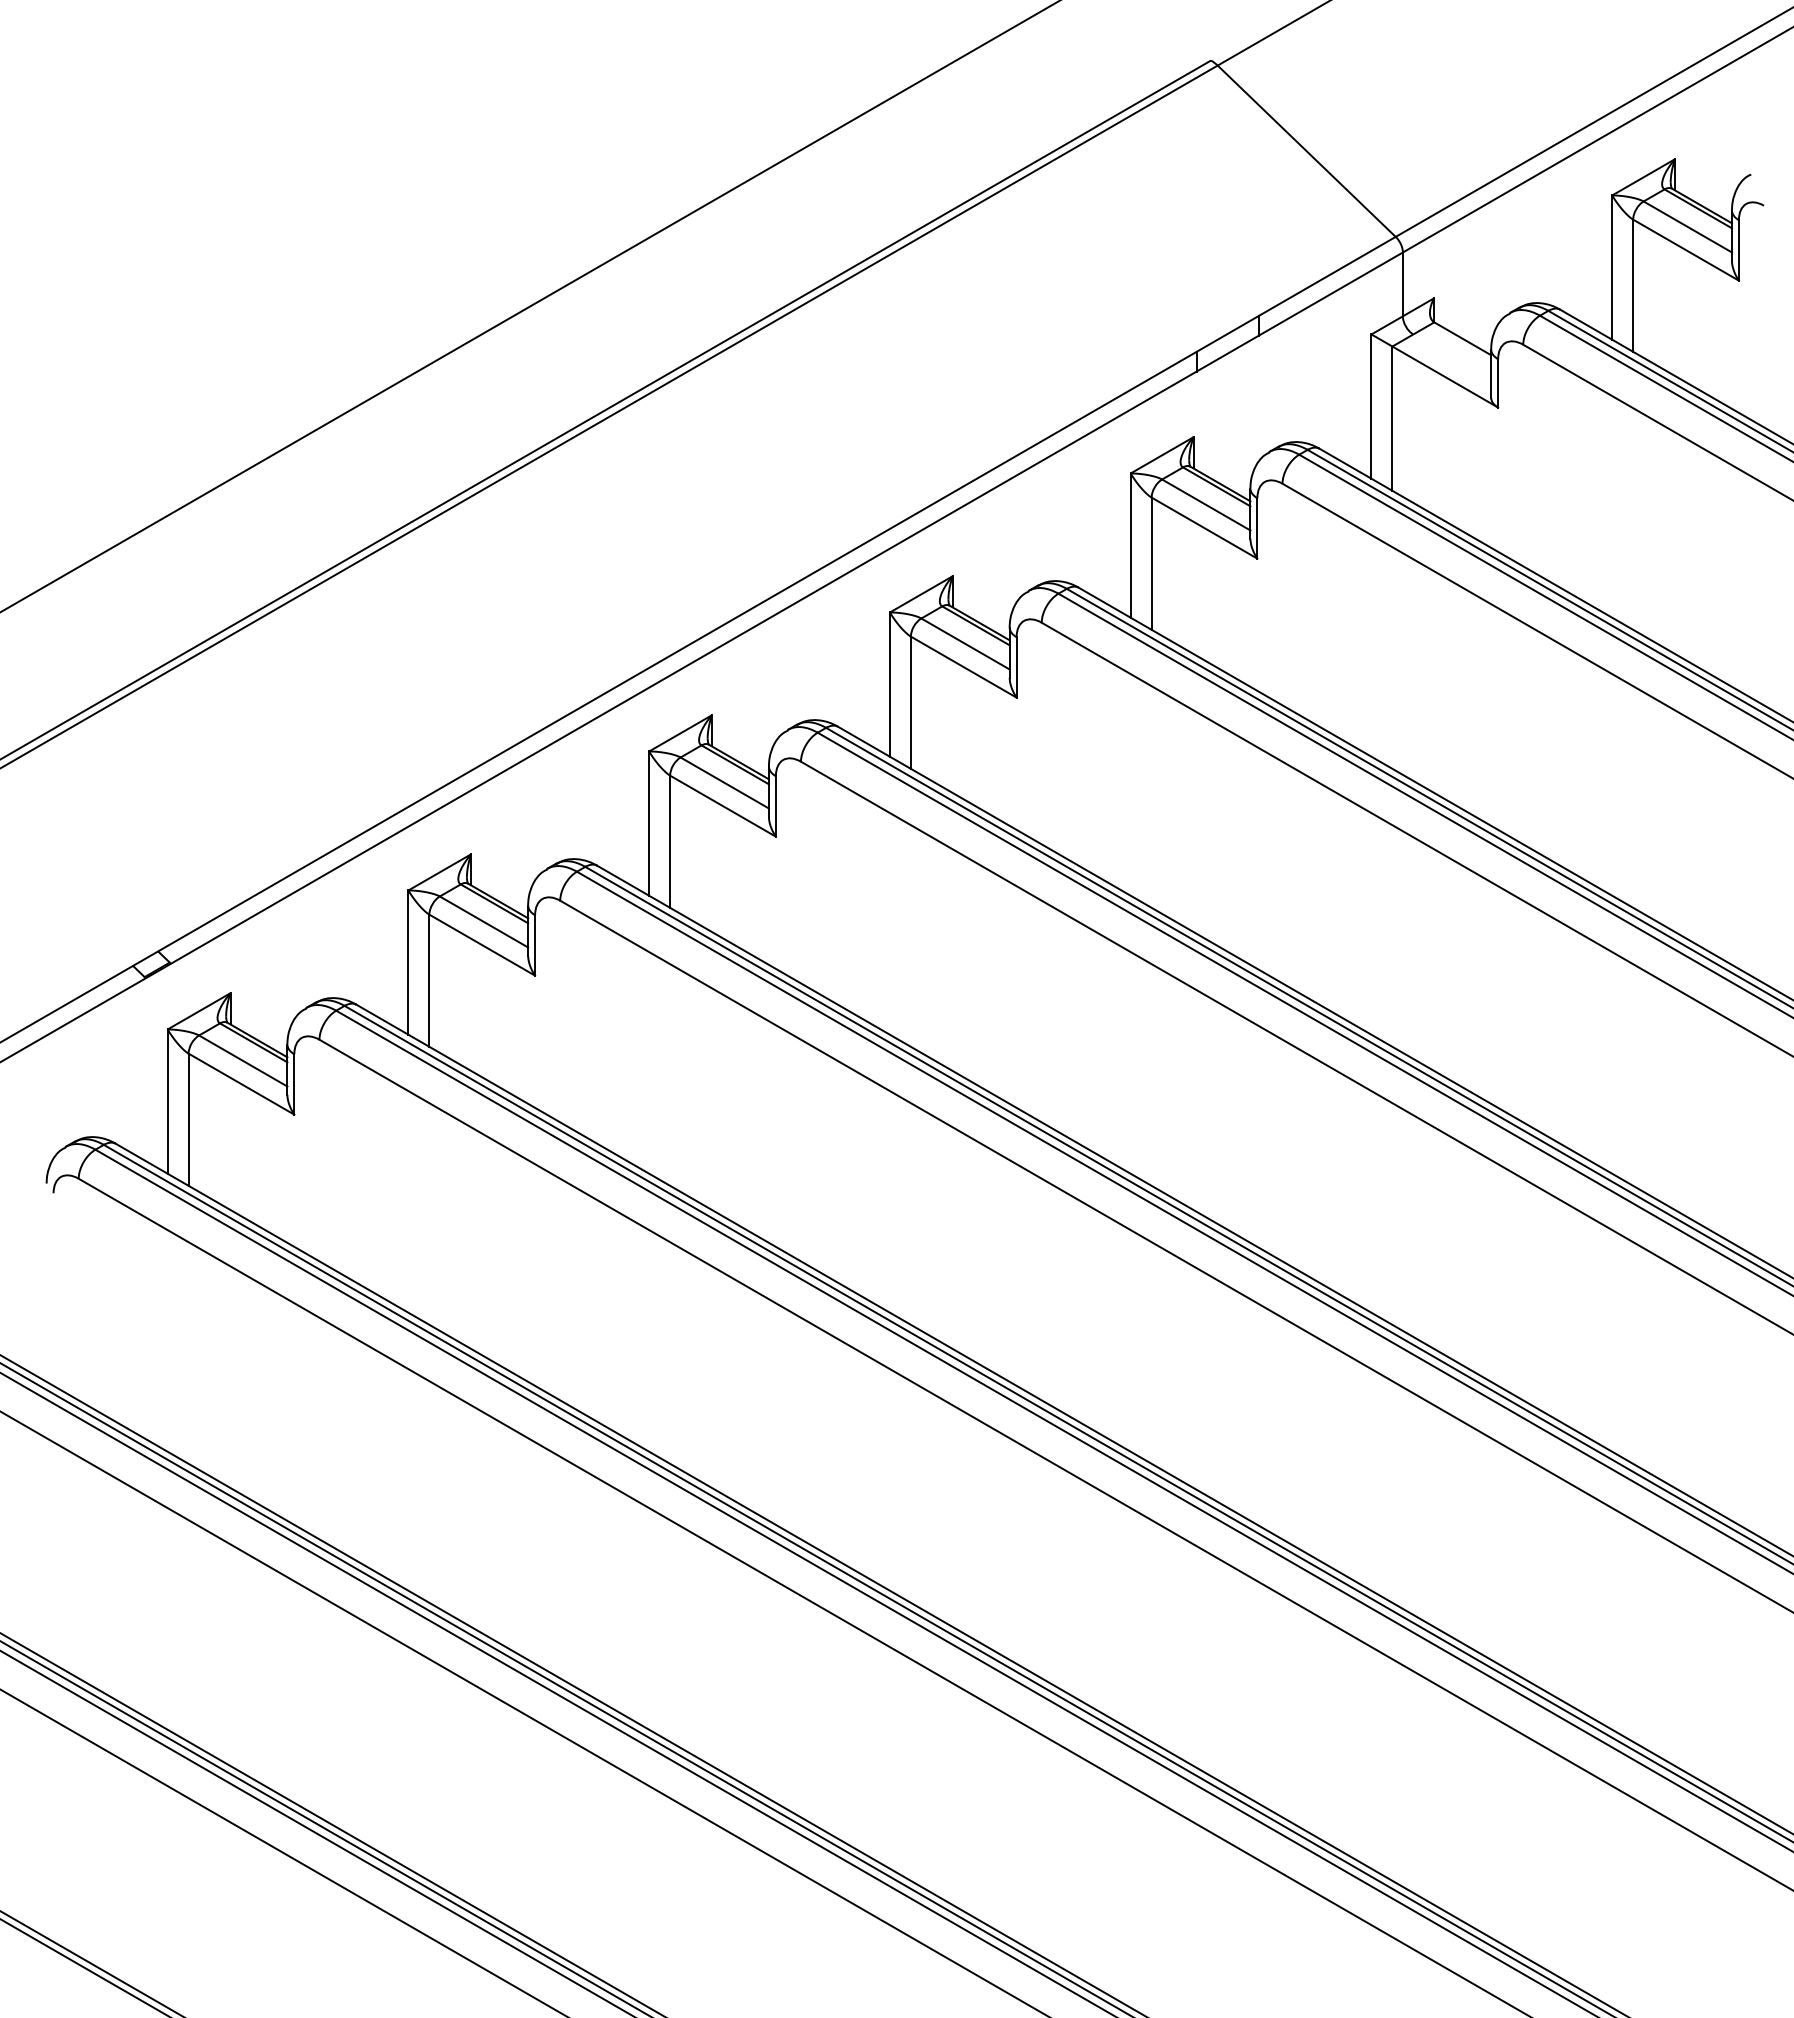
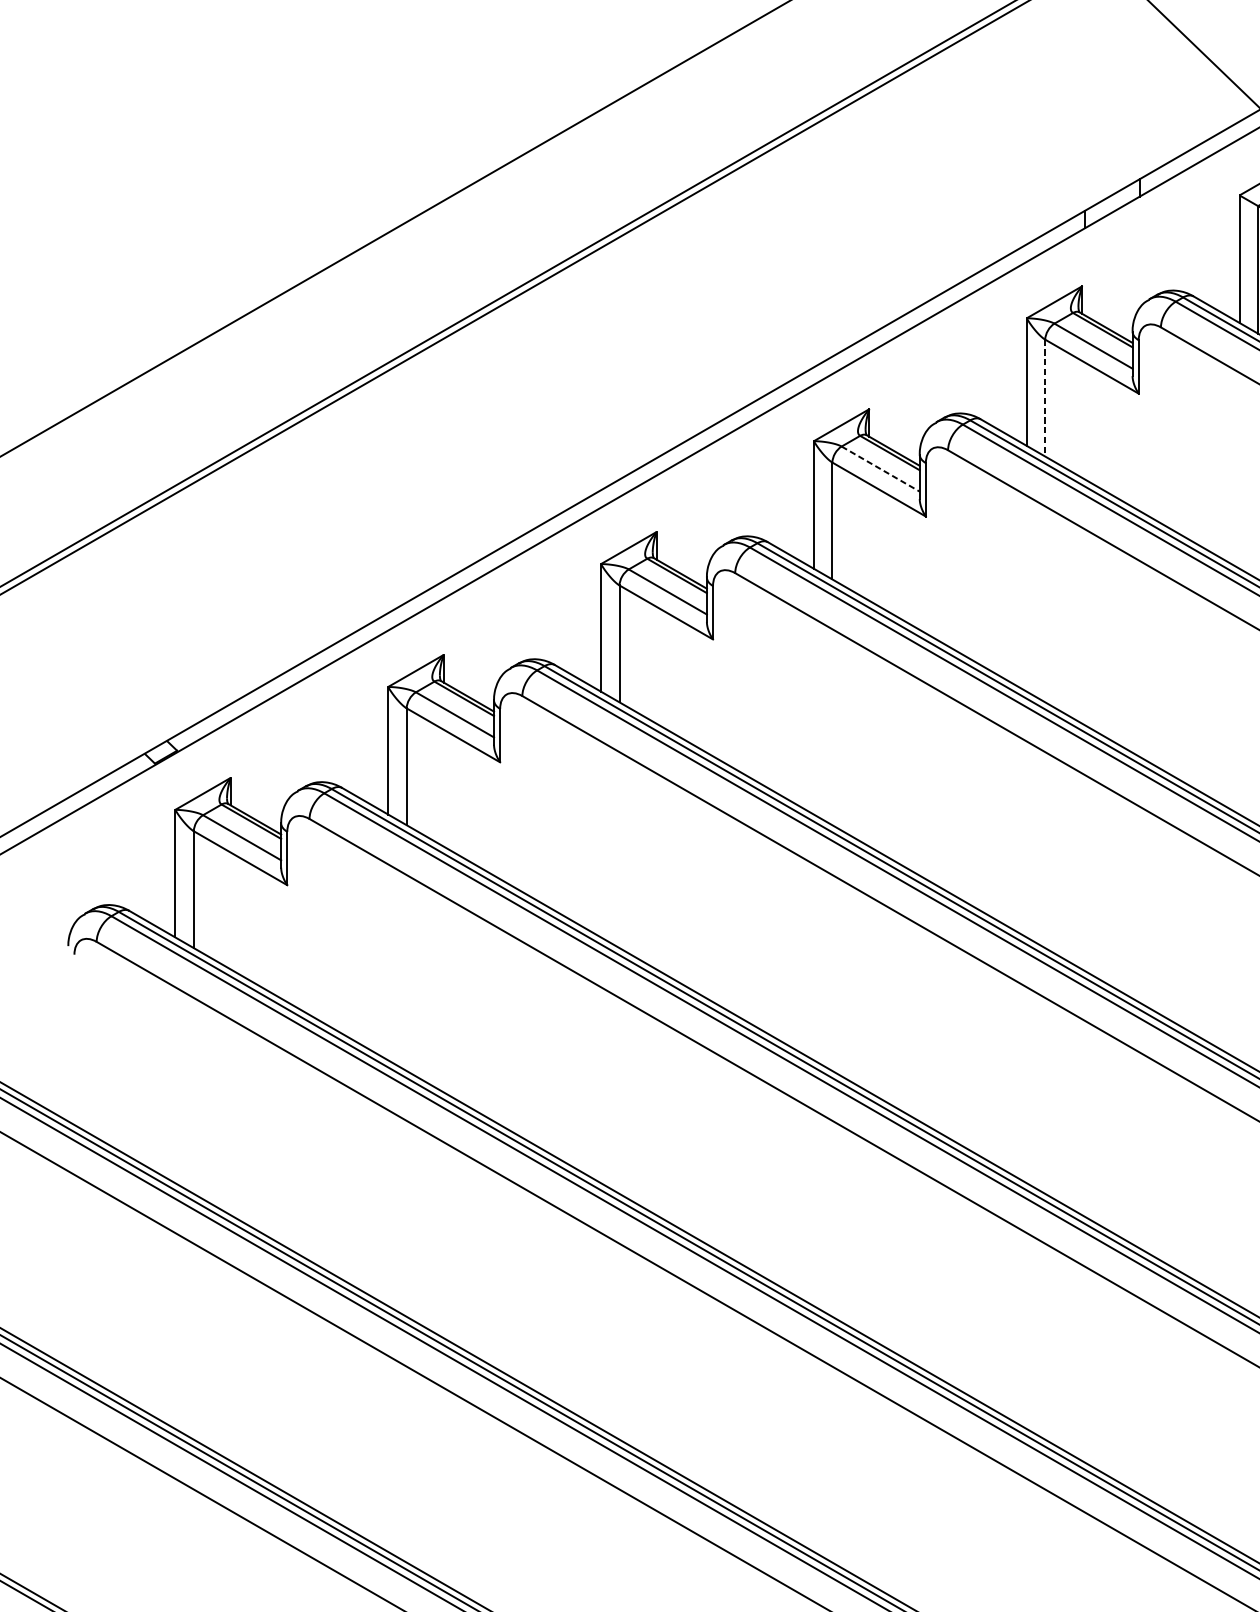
line: (1151, 564) -> (1045, 398), solid -> dashed
line: (965, 644) -> (880, 469), solid -> dashed

